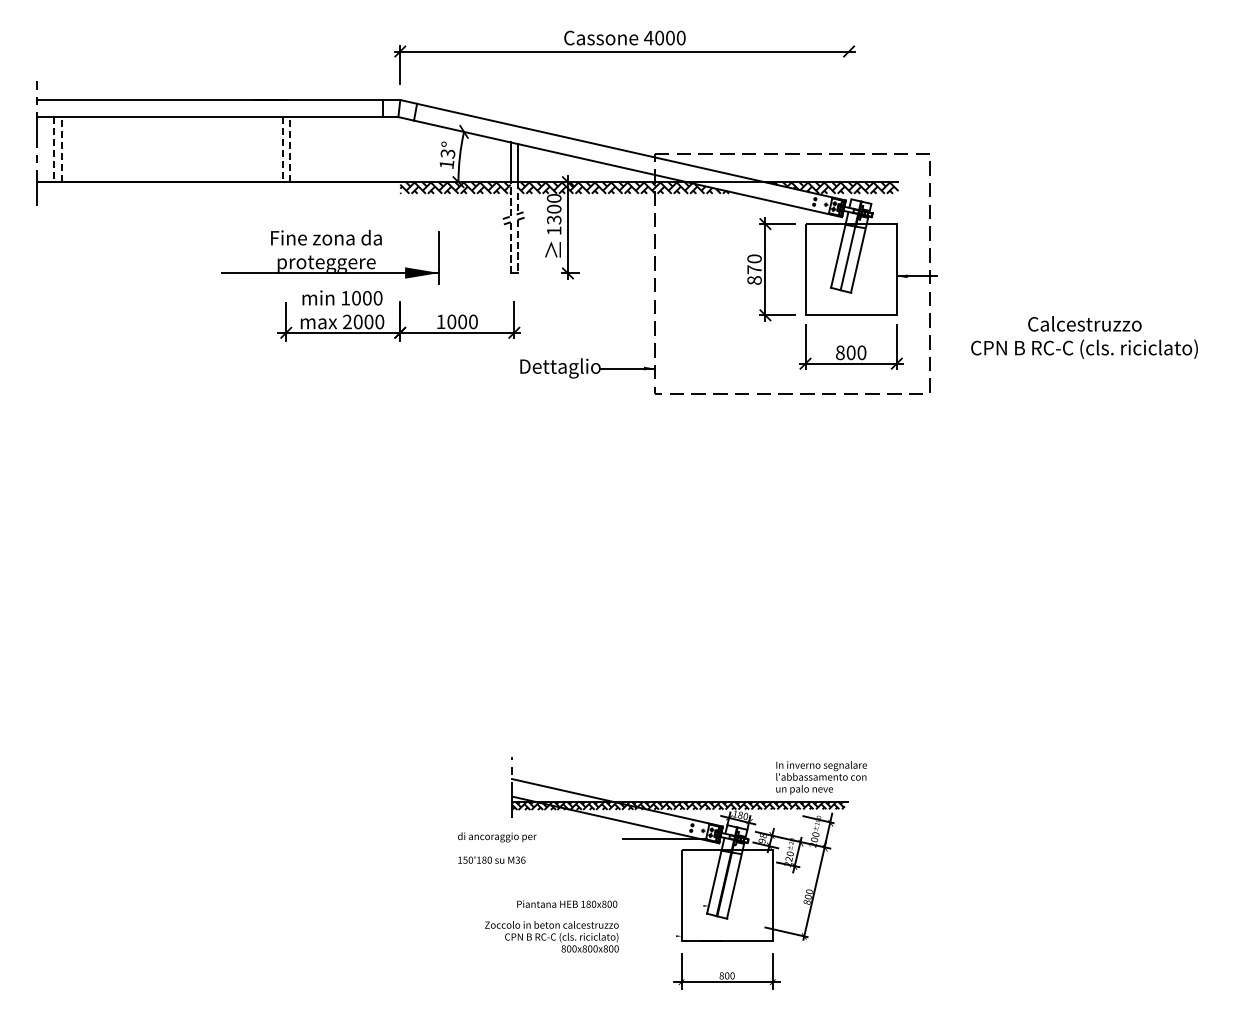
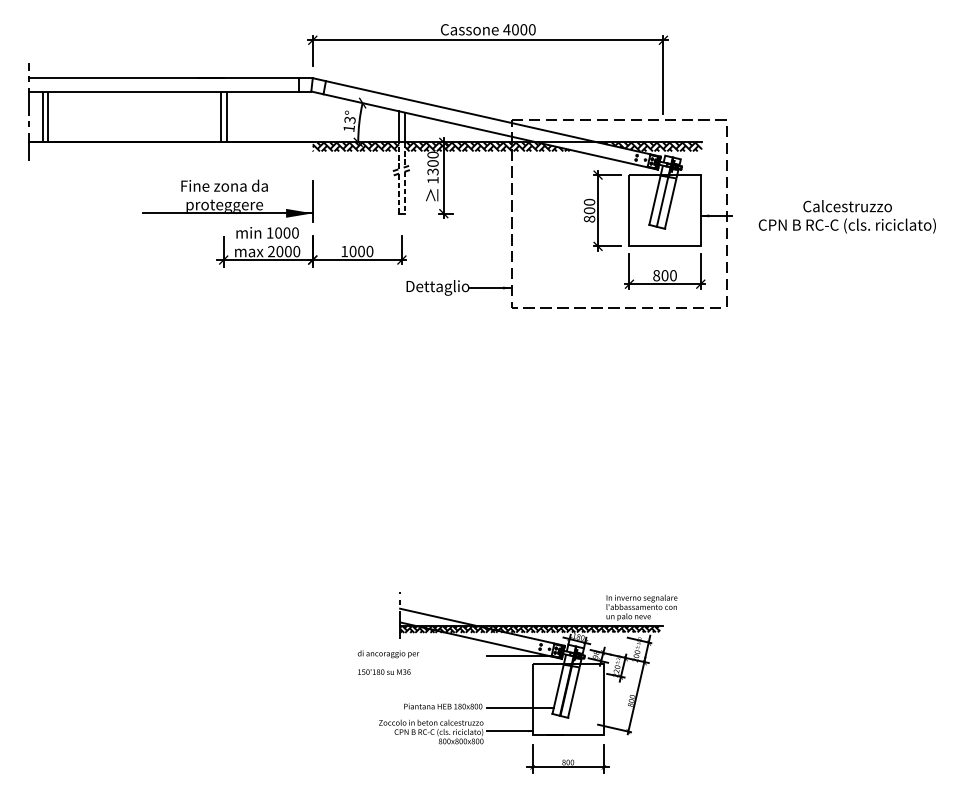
line: (849, 95) -> (663, 74), added
line: (54, 149) -> (42, 116), dashed -> solid
line: (61, 149) -> (48, 116), dashed -> solid
line: (282, 149) -> (220, 116), dashed -> solid
line: (289, 149) -> (226, 116), dashed -> solid
part: (330, 256) -> (227, 200), moved
text: (754, 269) -> (589, 210), 870 -> 800
text: (1084, 337) -> (847, 216), moved
line: (665, 905) -> (520, 707), added
line: (651, 936) -> (509, 731), added

